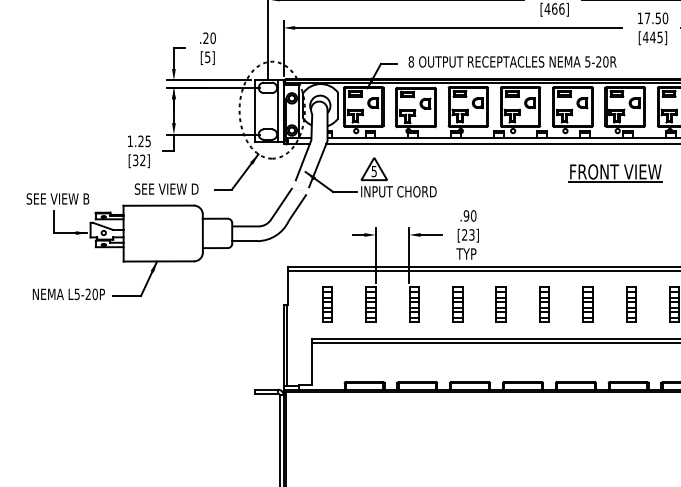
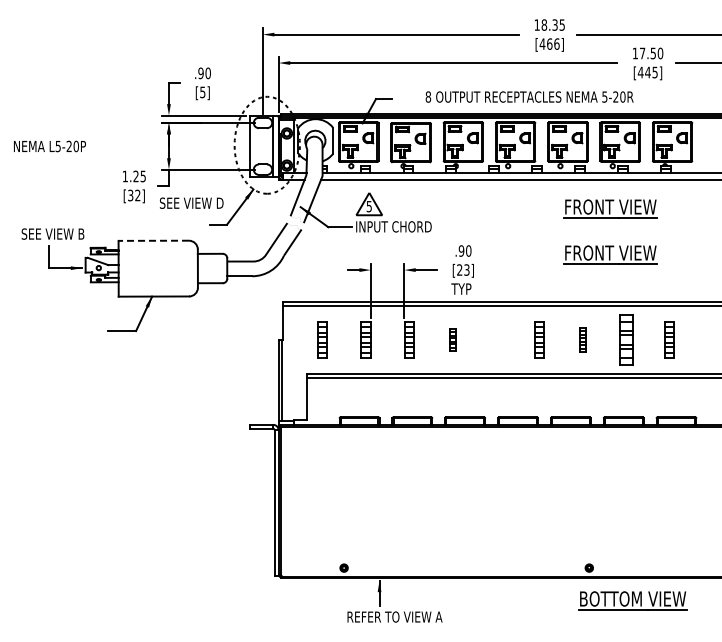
text: (205, 38) -> (200, 73), .20 -> .90
text: (512, 61) -> (529, 96), moved
text: (166, 188) -> (191, 202), moved
line: (158, 205) -> (153, 240), solid -> dashed
part: (615, 219) -> (610, 254), added
text: (68, 294) -> (49, 146), moved
part: (457, 304) -> (452, 339), size x0.6
part: (501, 304) -> (496, 339), removed
part: (587, 304) -> (582, 339), size x0.7
part: (631, 304) -> (626, 339), size x1.4

